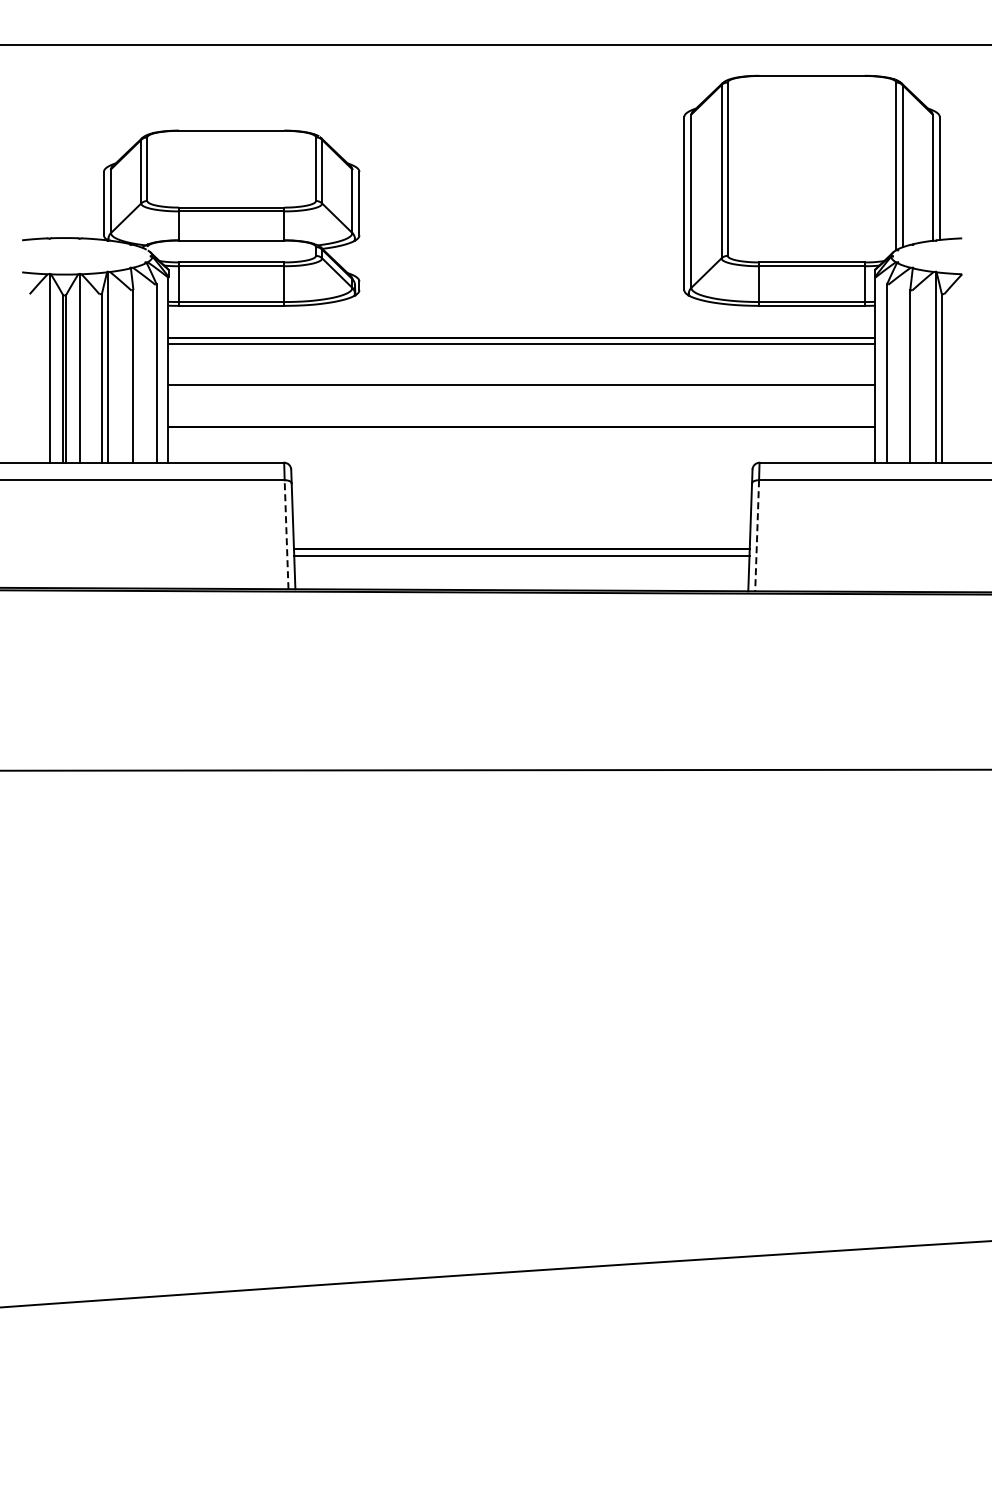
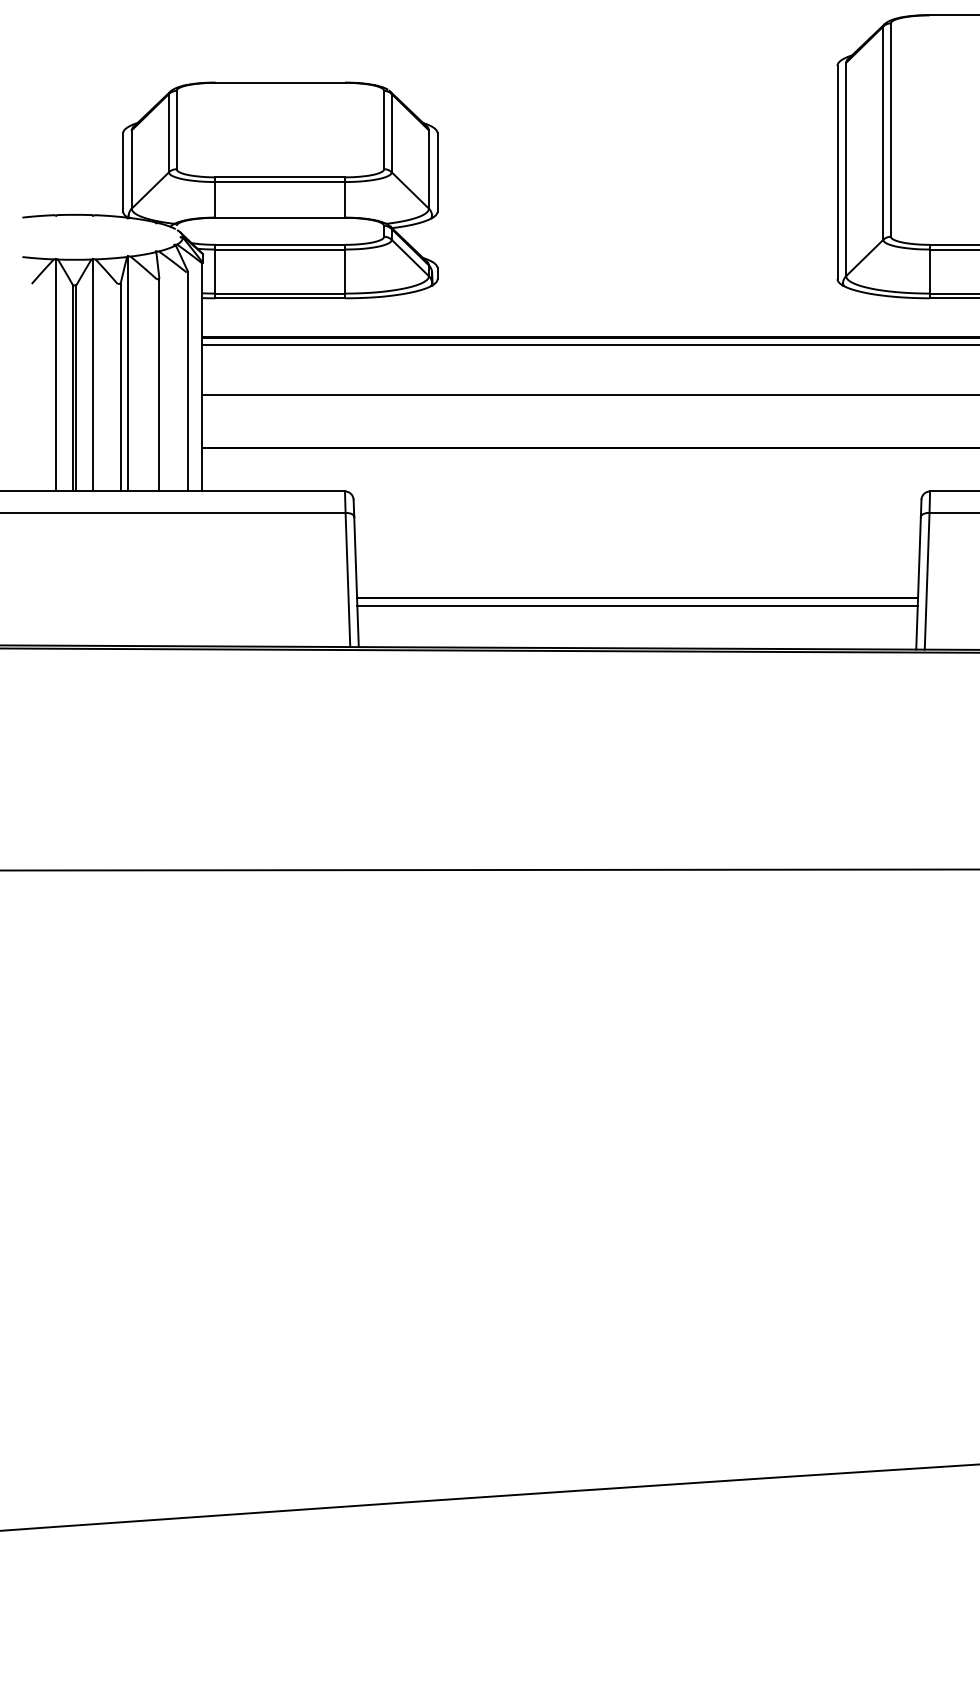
line: (286, 534) -> (347, 579), dashed -> solid
line: (757, 535) -> (927, 580), dashed -> solid

